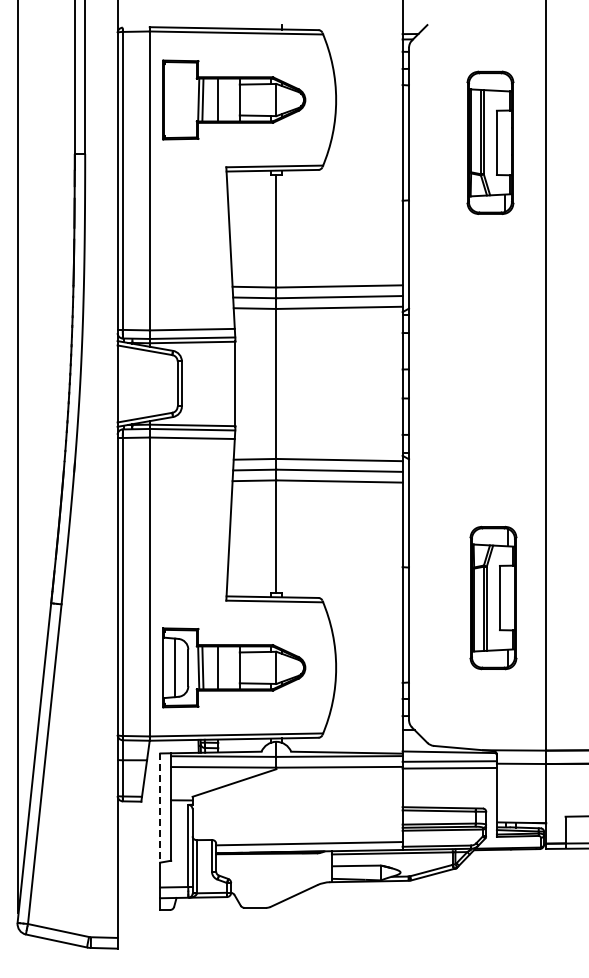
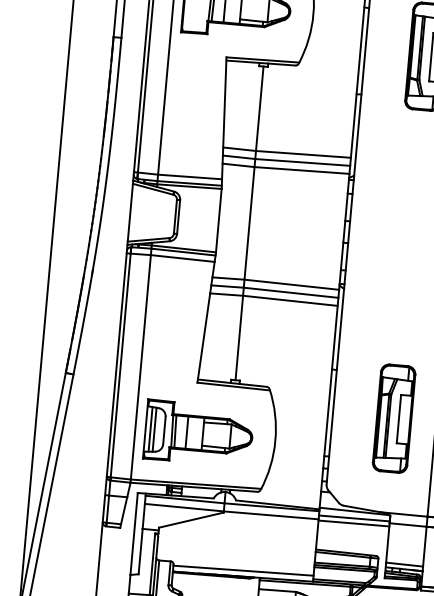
part: (493, 597) -> (394, 418), moved
line: (169, 667) -> (150, 429), added
line: (160, 808) -> (134, 534), dashed -> solid
line: (521, 816) -> (404, 564), added

